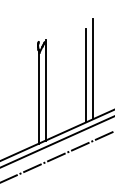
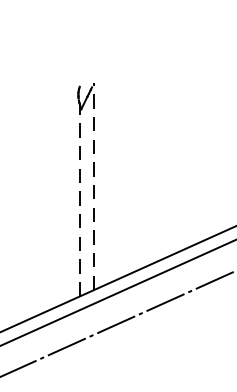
line: (92, 68) -> (190, 141), removed
line: (85, 75) -> (176, 155), removed
line: (45, 89) -> (93, 184), solid -> dashed
line: (38, 96) -> (79, 199), solid -> dashed

